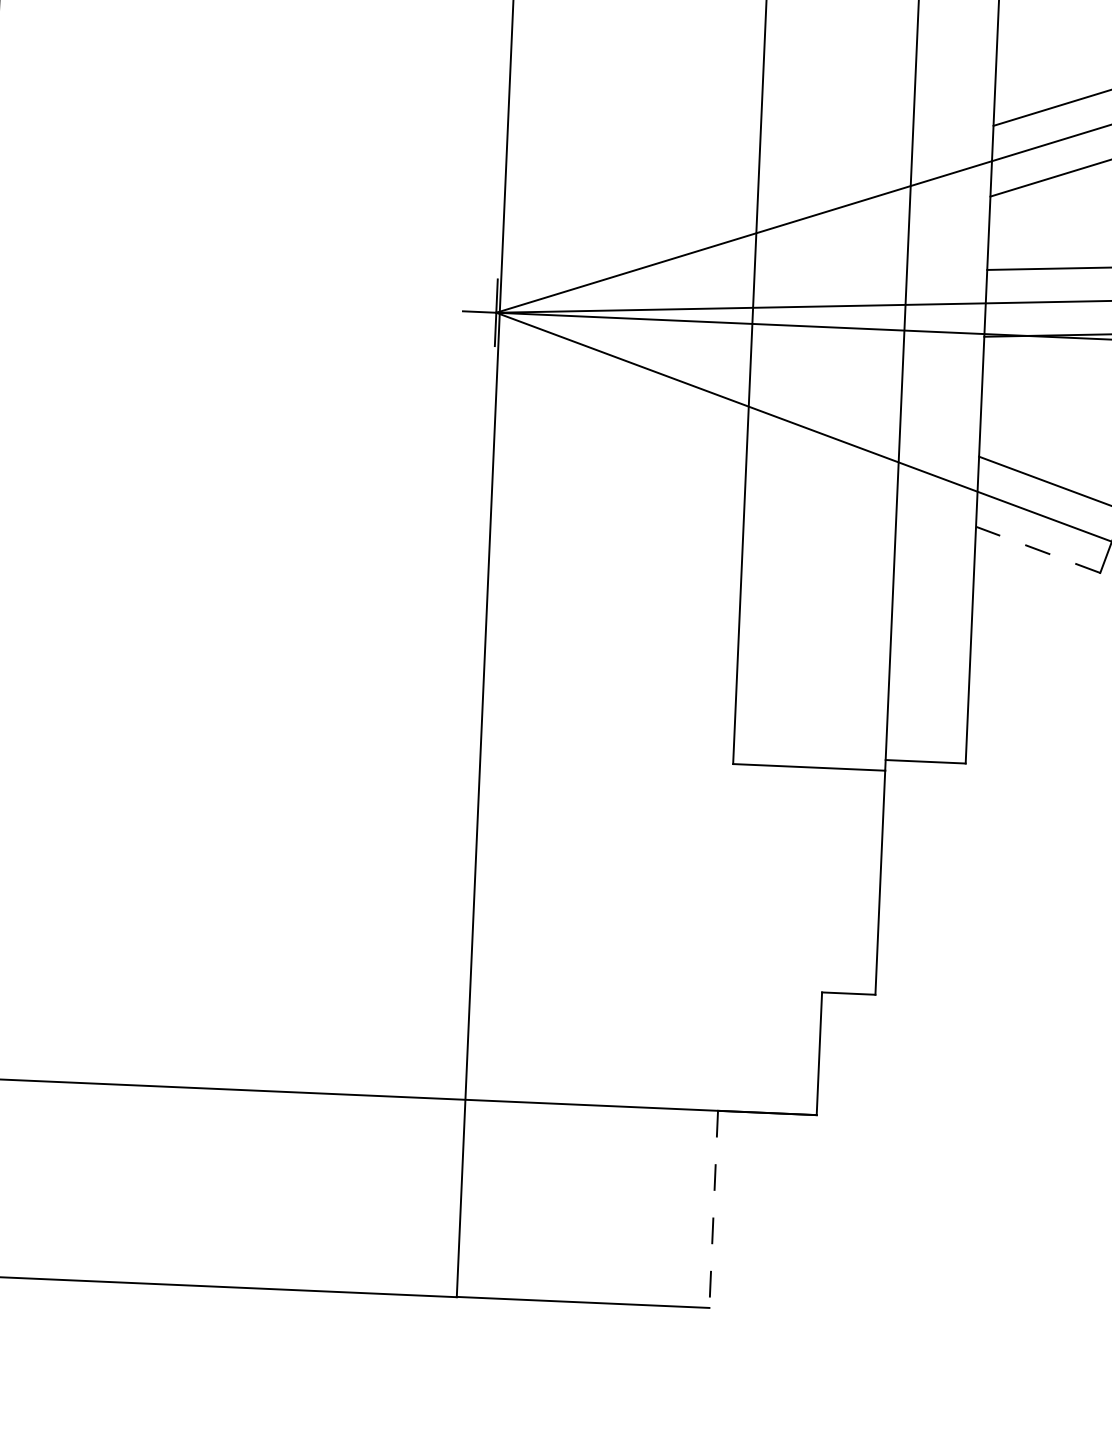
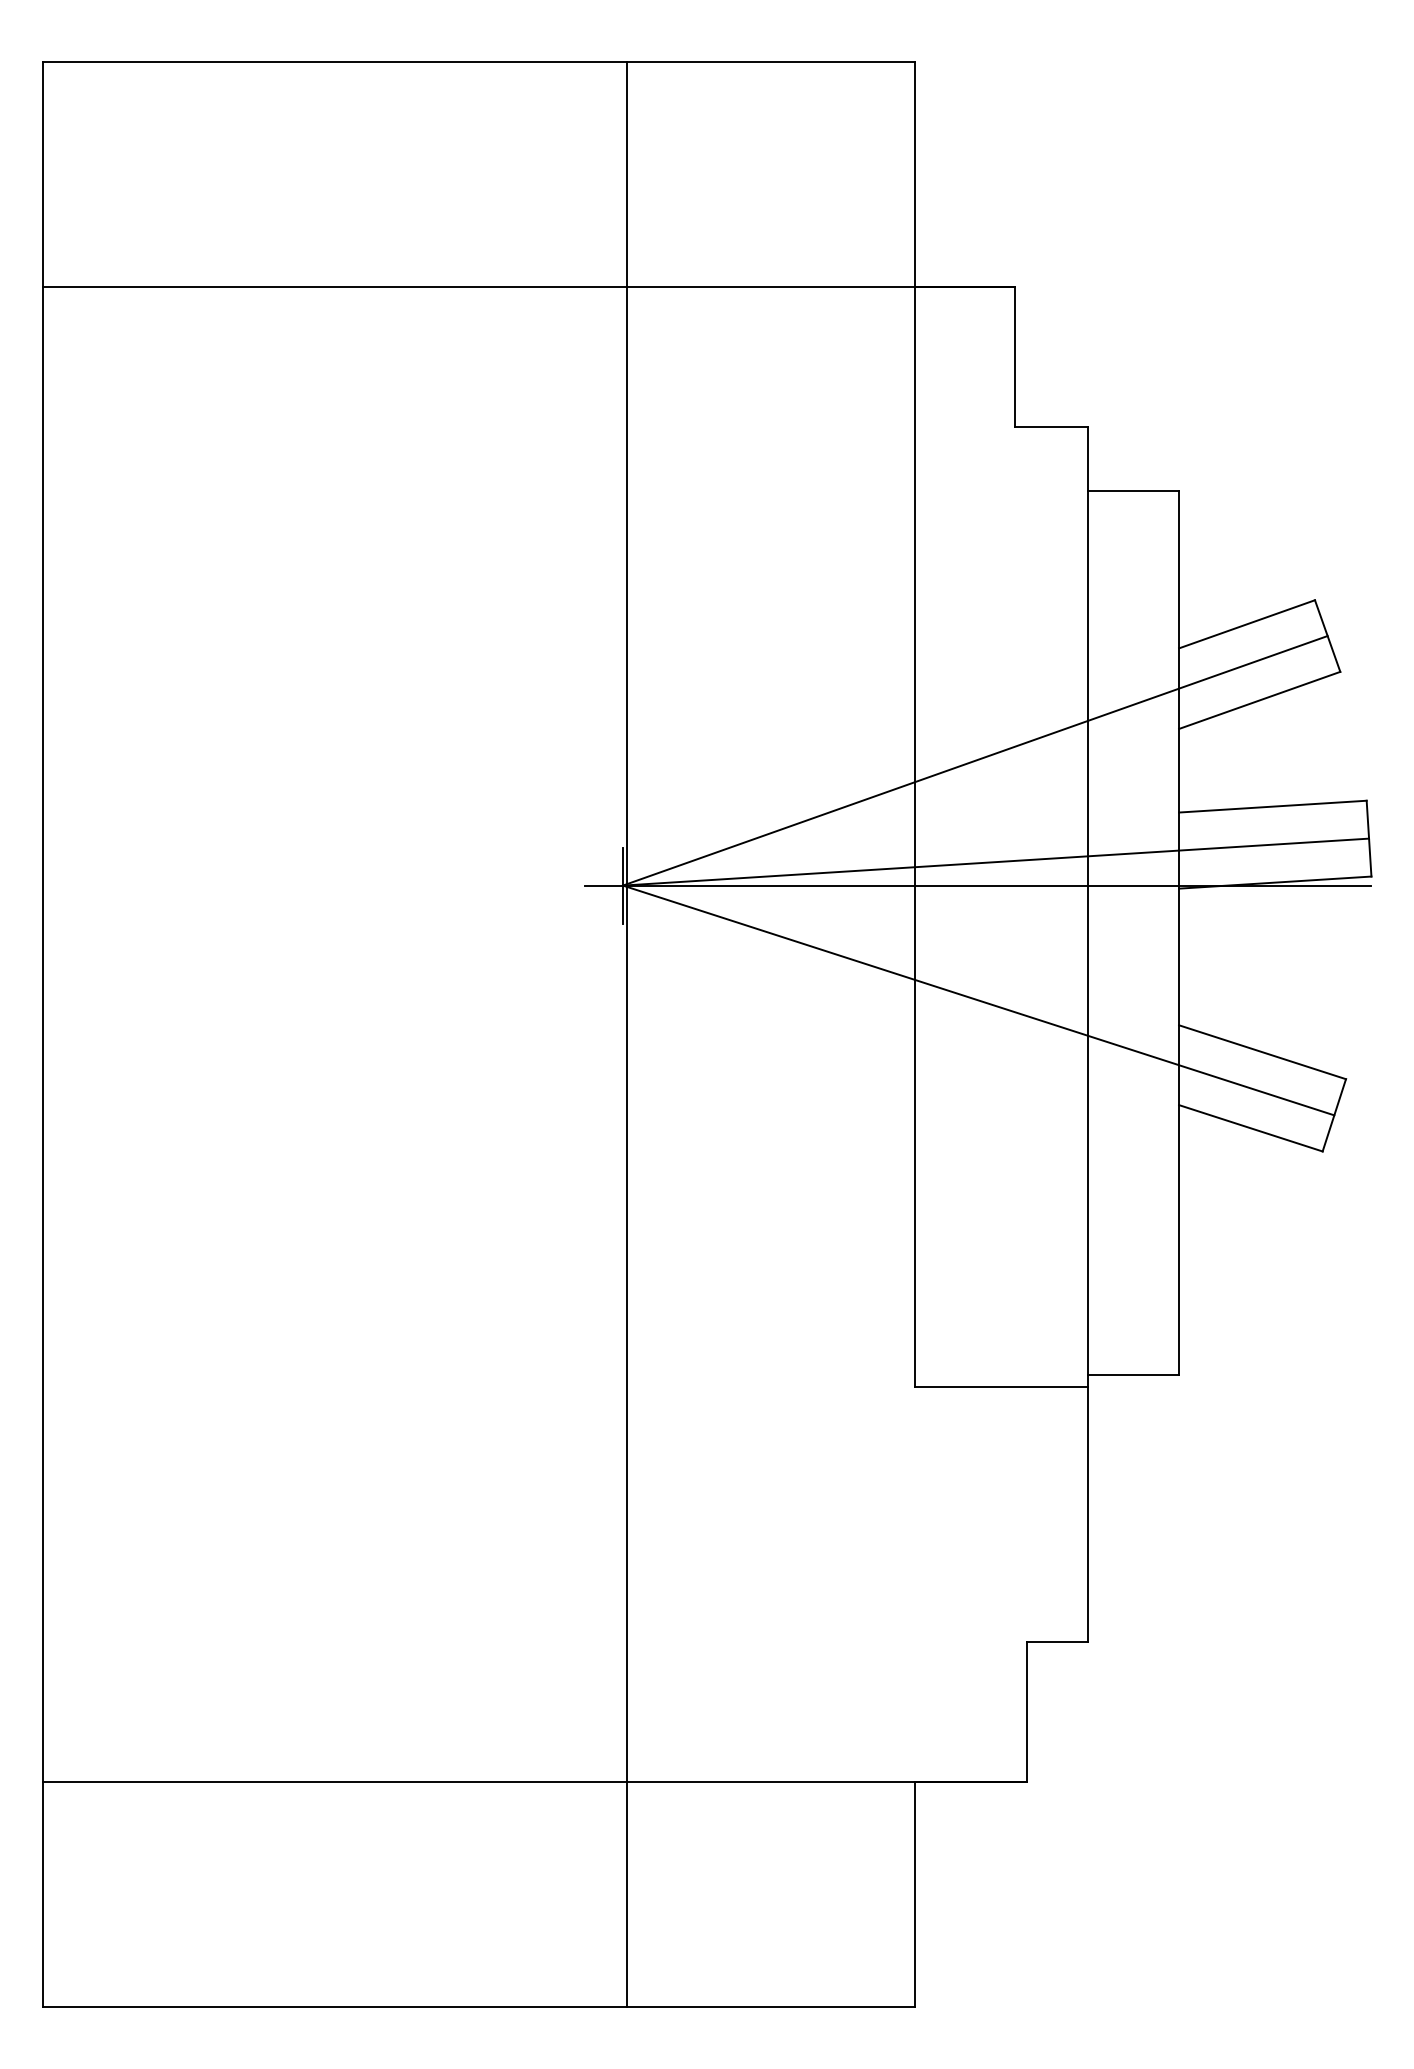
line: (1037, 550) -> (1250, 1128), dashed -> solid
line: (713, 1209) -> (914, 1894), dashed -> solid

